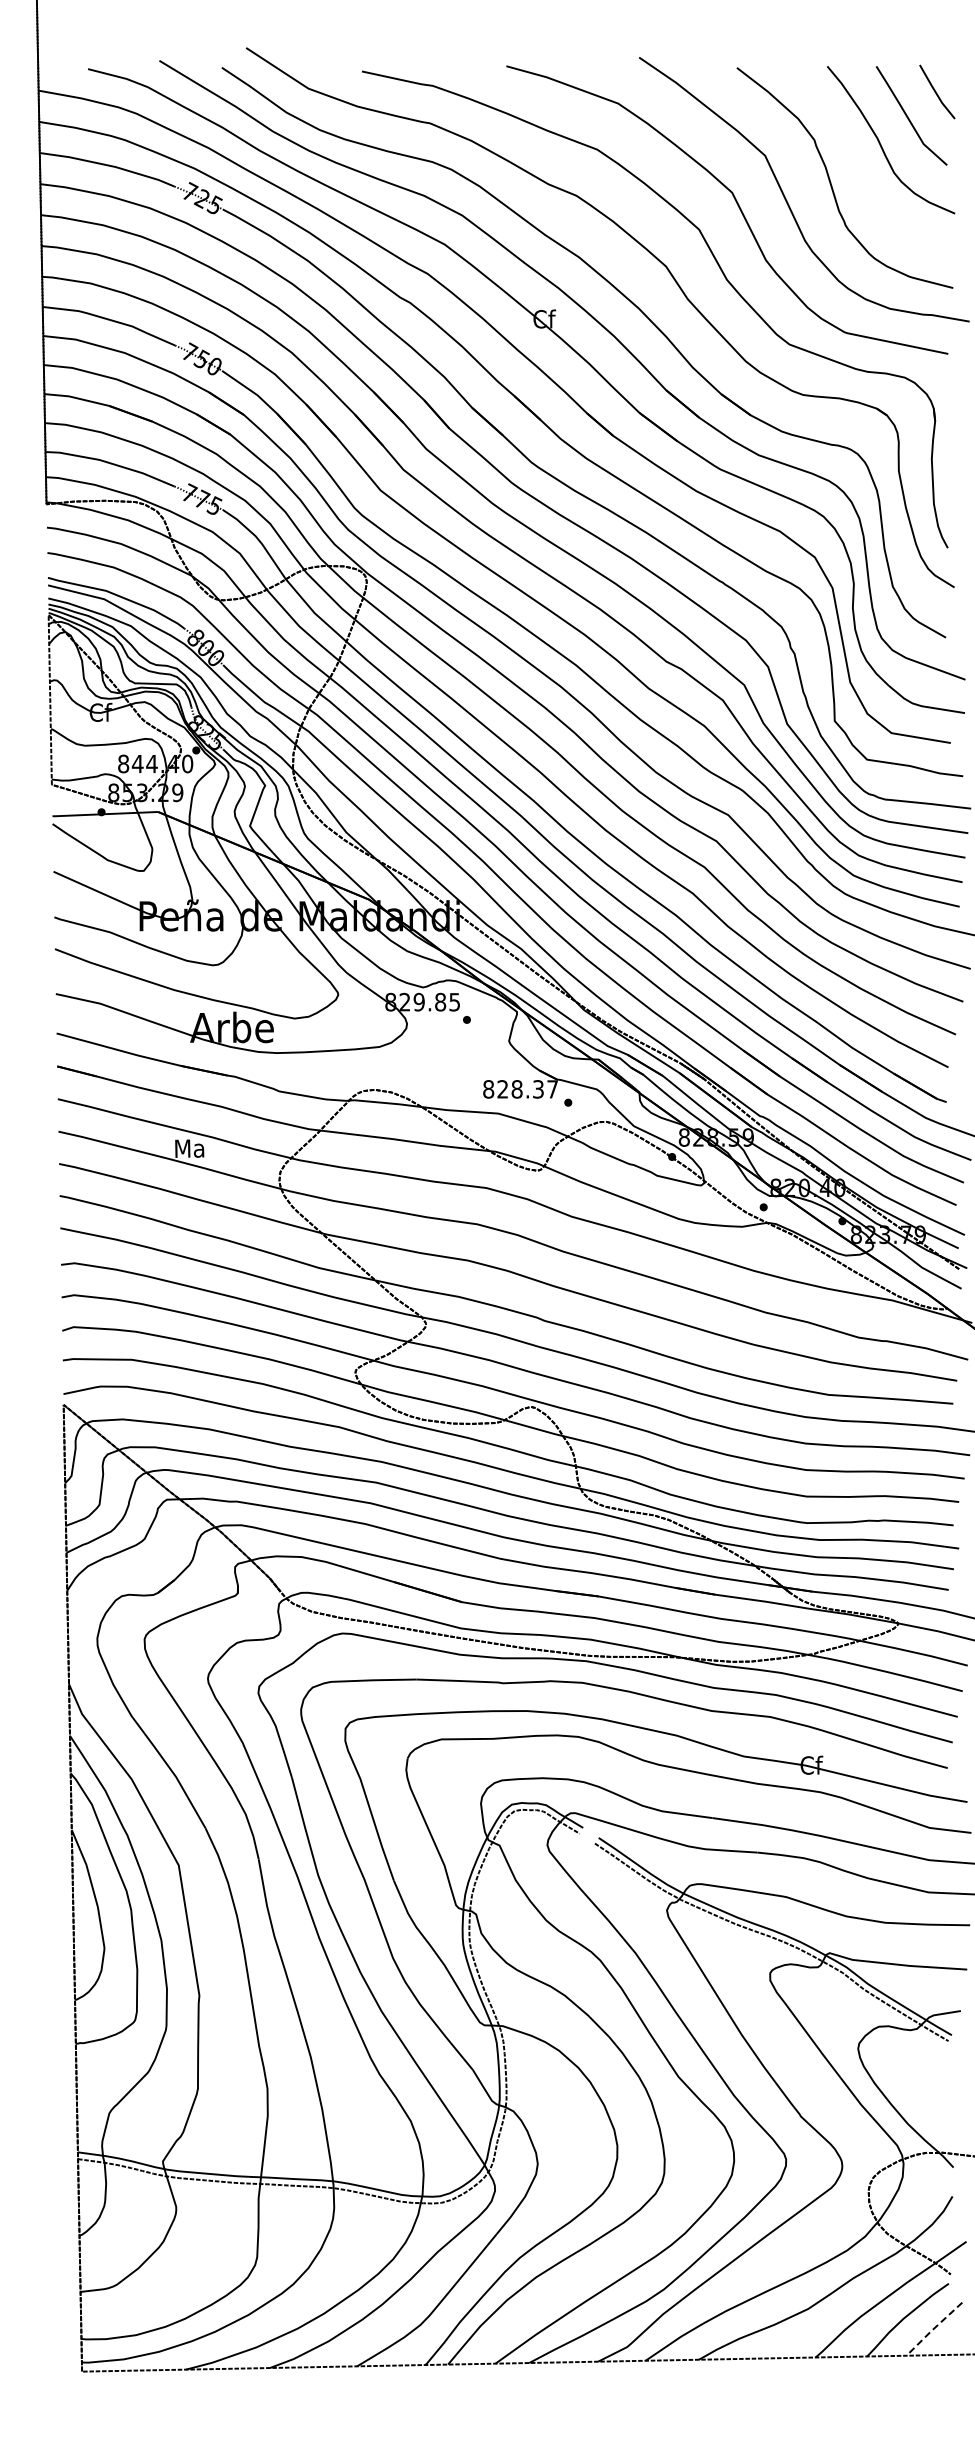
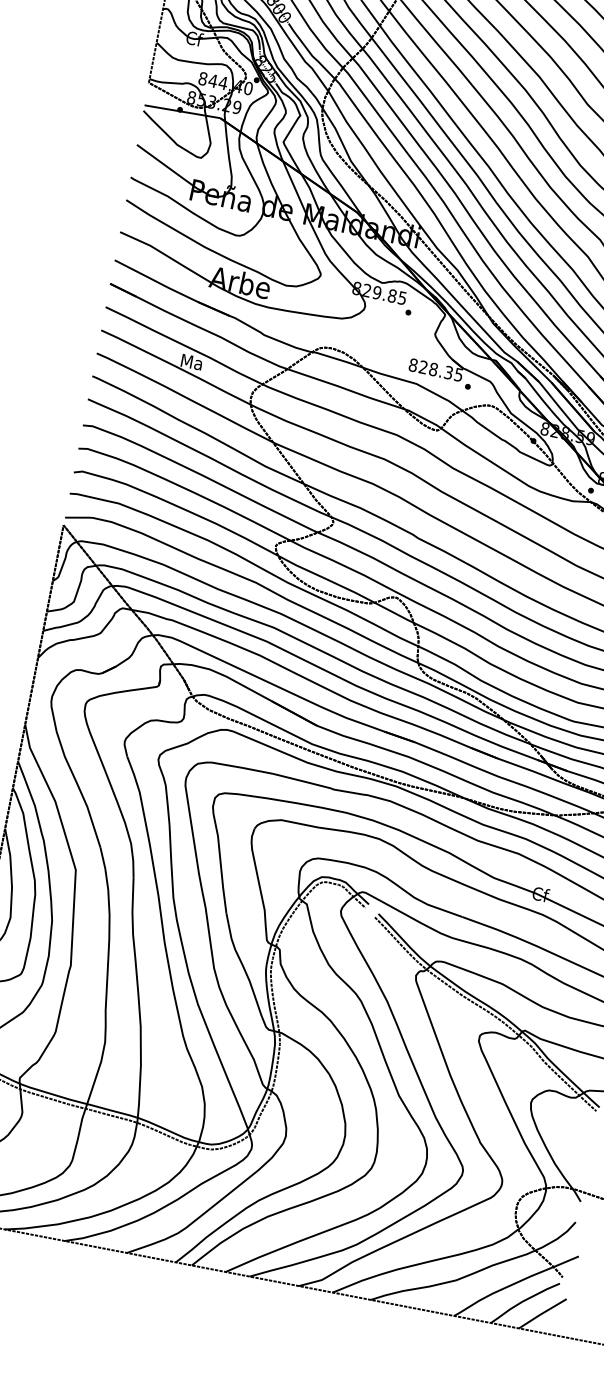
text: (552, 1089) -> (458, 375), 828.37 -> 828.35
line: (933, 2329) -> (542, 1313), dashed -> solid

